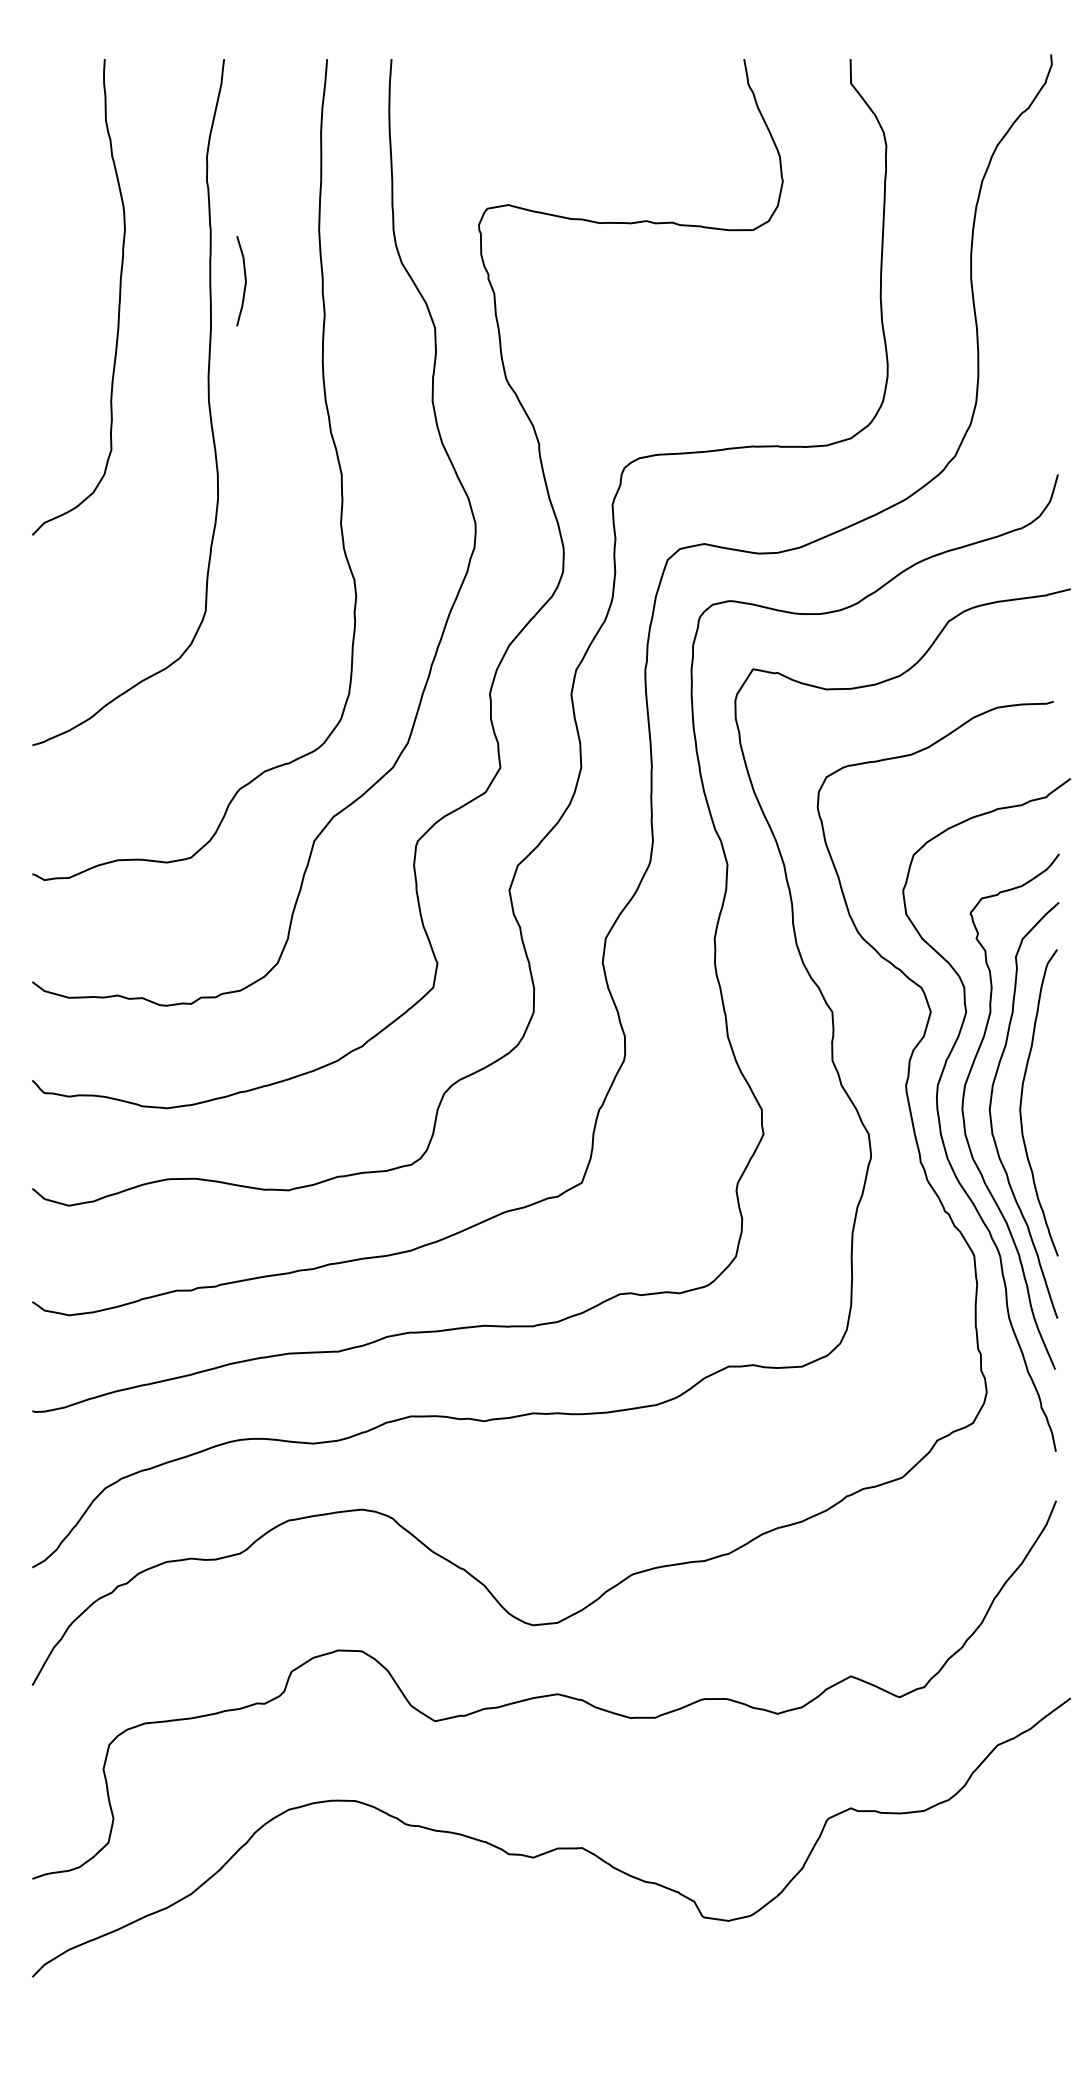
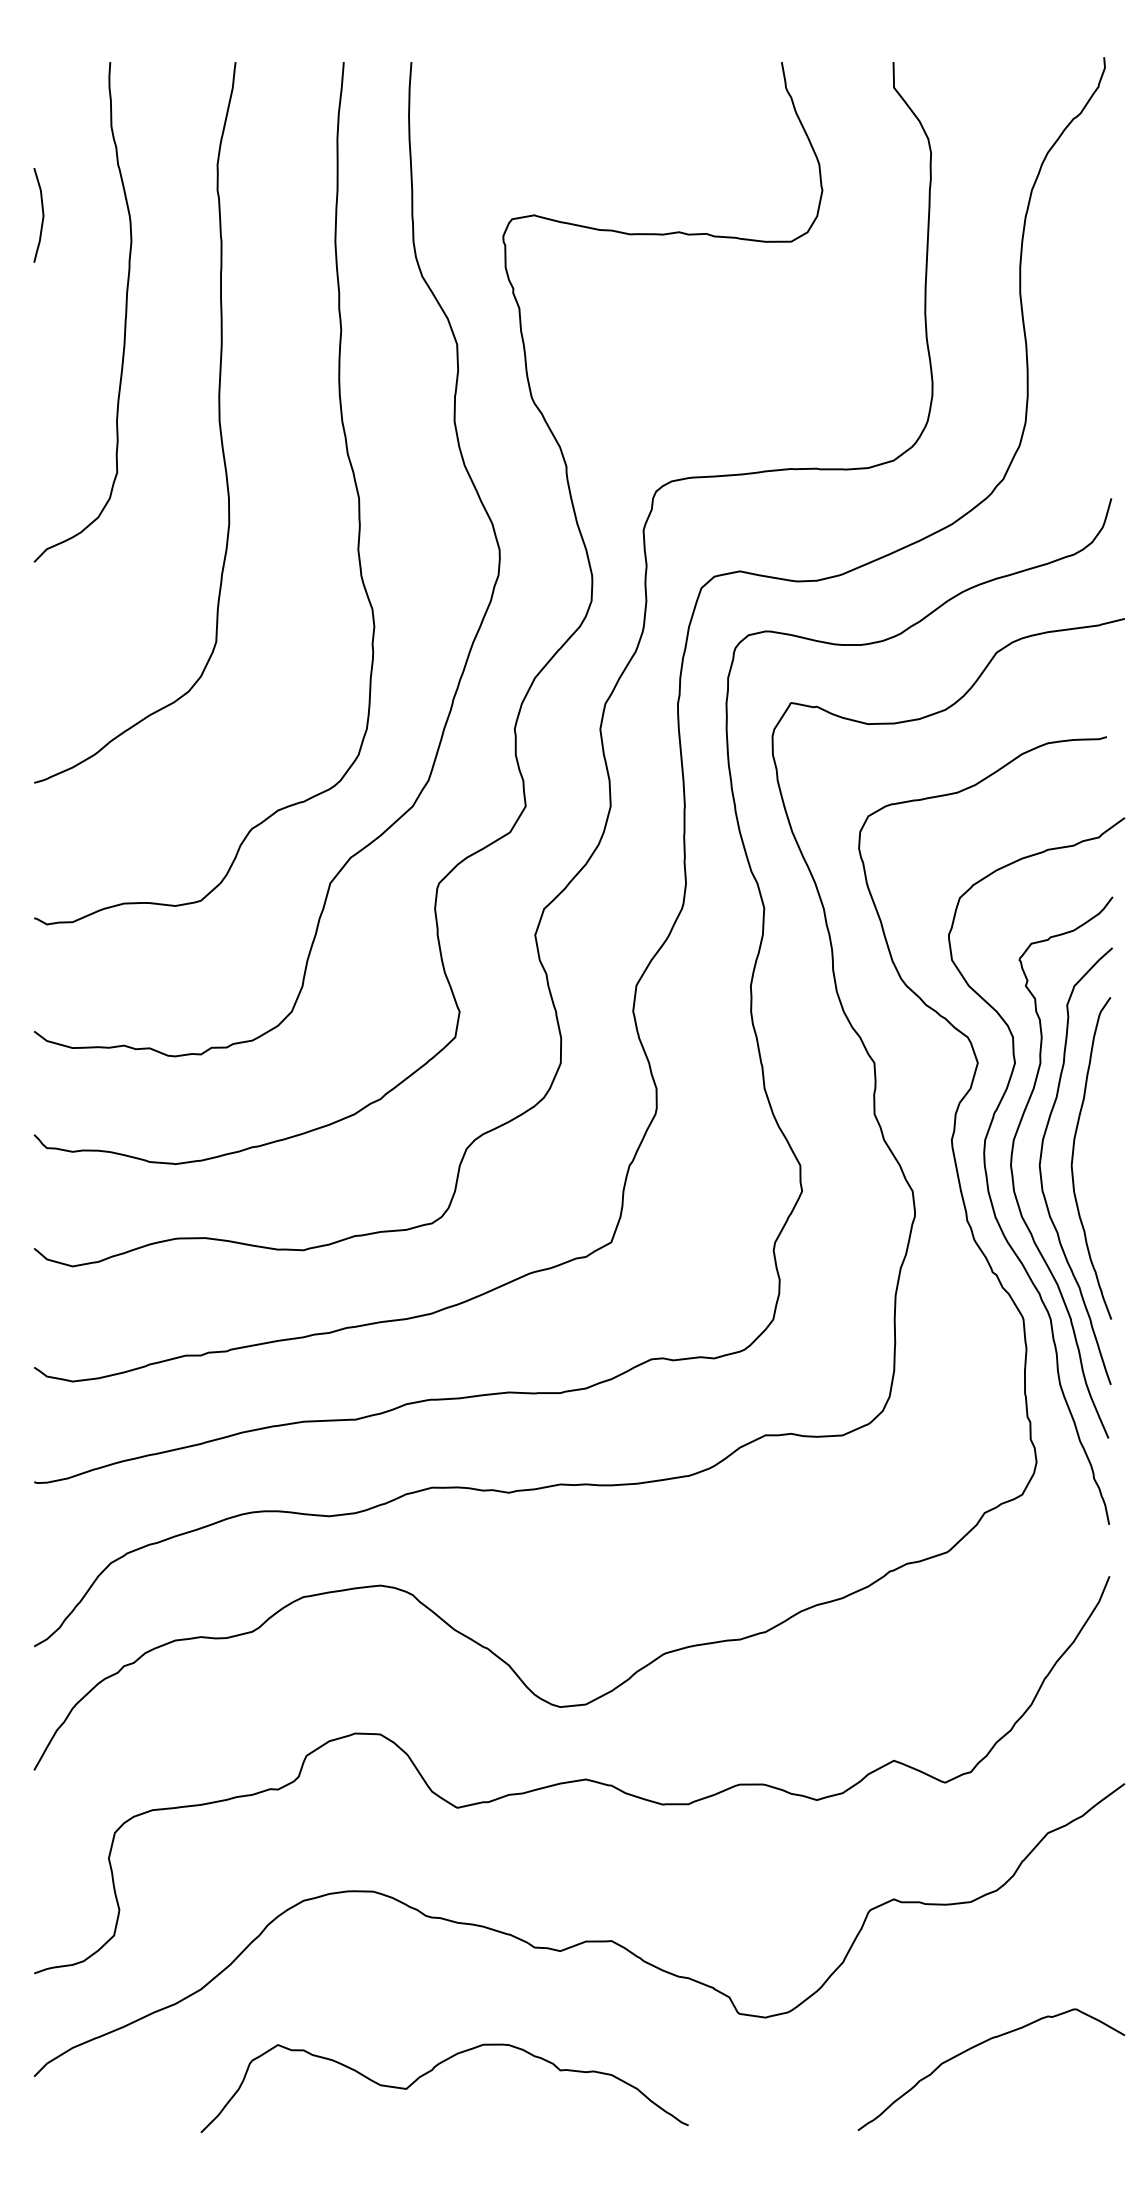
curve: (244, 281) -> (42, 215), moved
curve: (932, 1947) -> (979, 2045), added
curve: (409, 1973) -> (430, 2072), added

